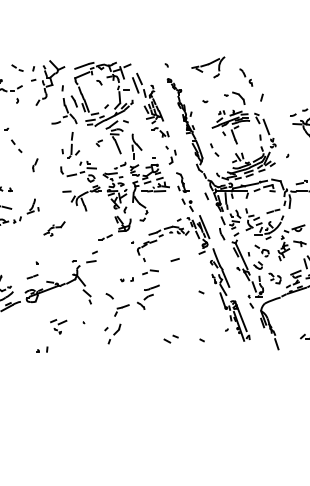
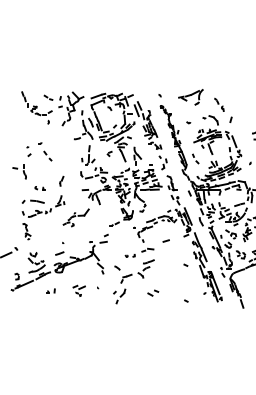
part: (34, 164) -> (61, 180), moved
part: (53, 228) -> (75, 217), size x1.67
part: (171, 338) -> (153, 292), moved
part: (41, 348) -> (50, 290), moved

